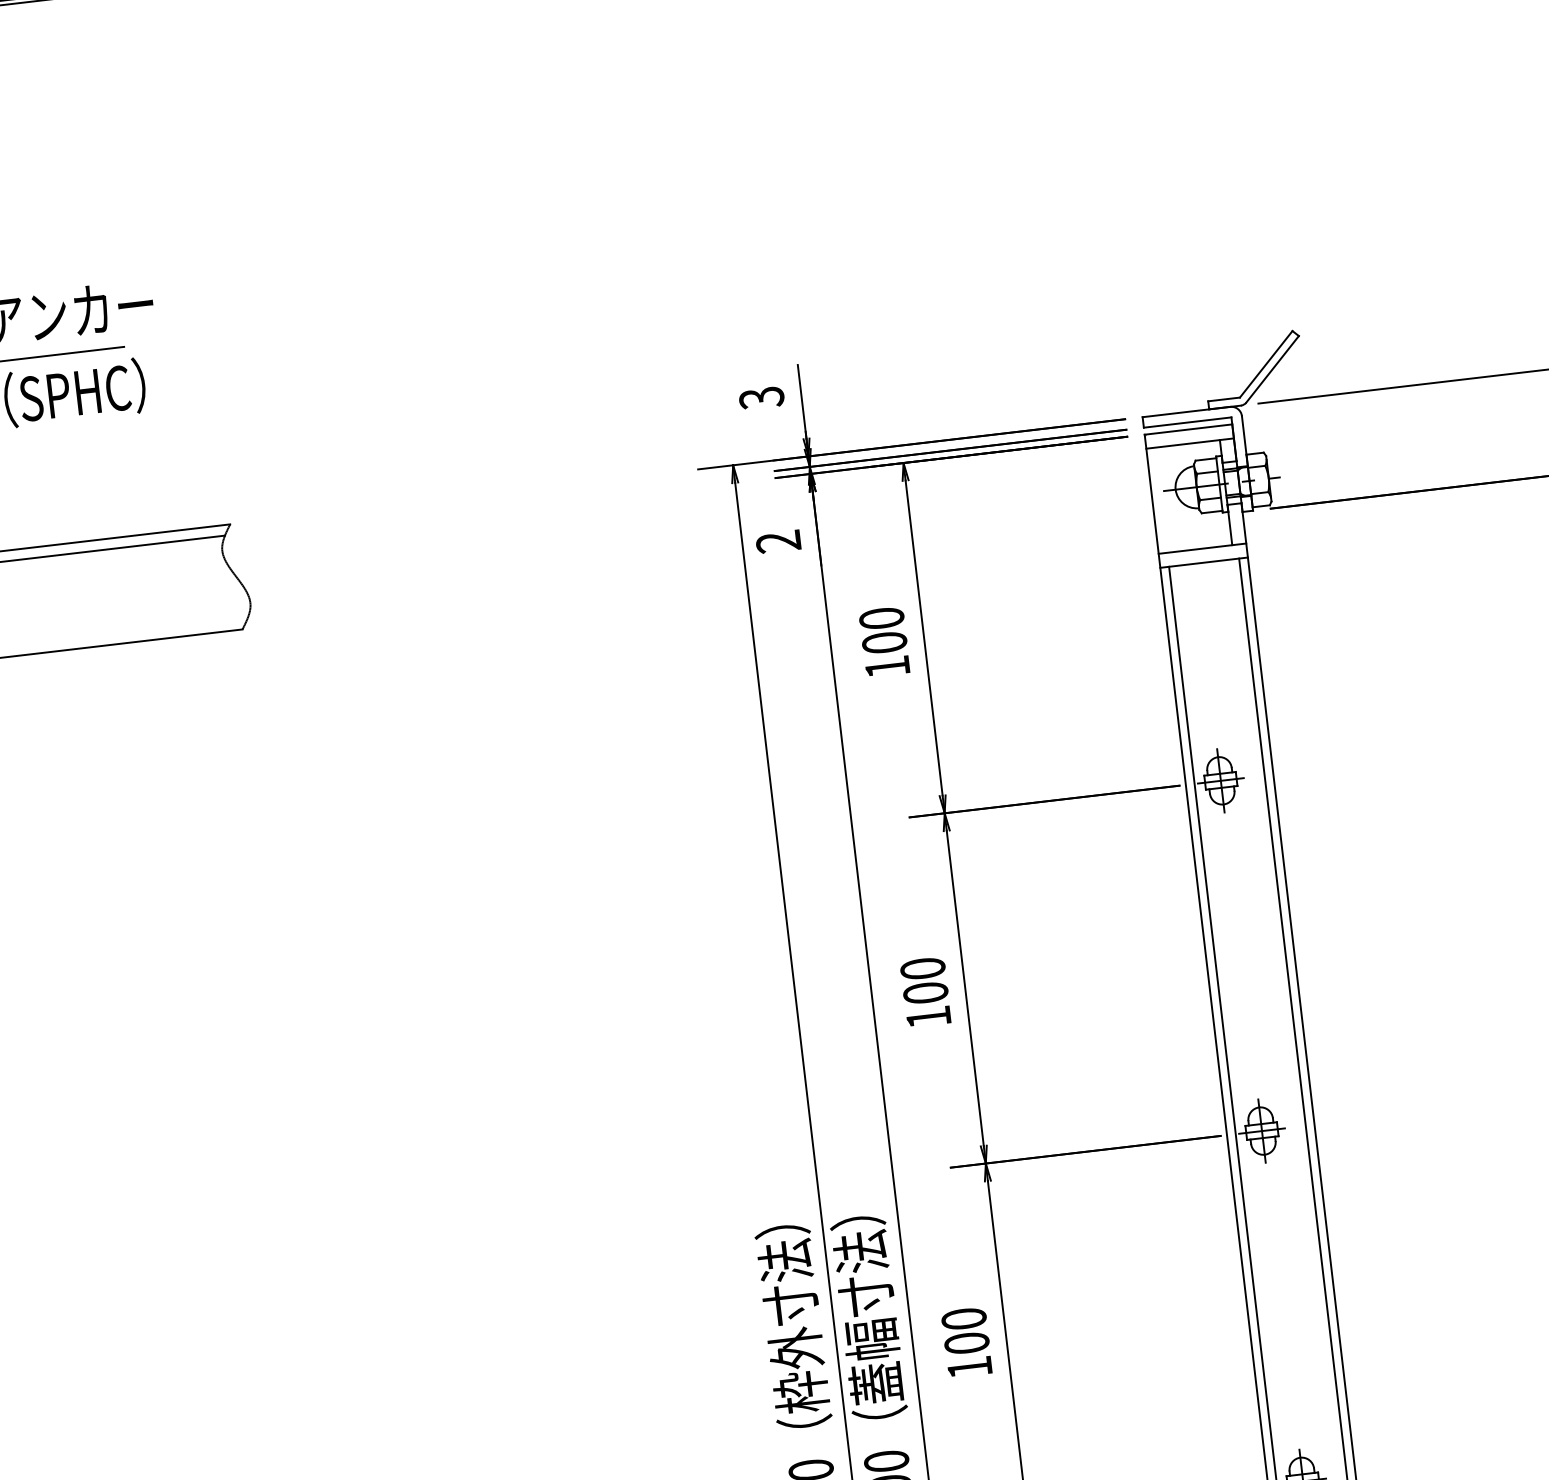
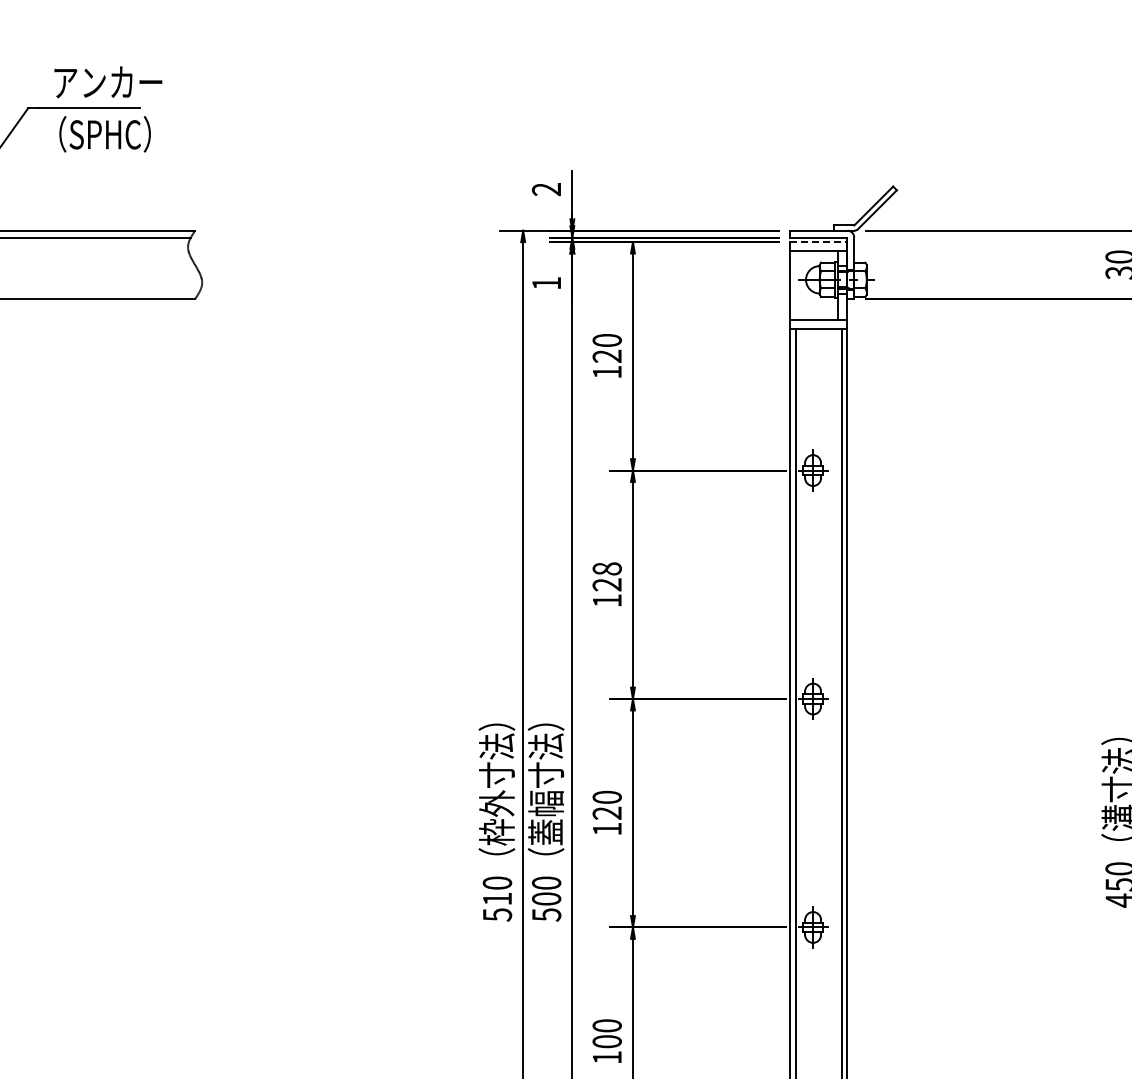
text: (761, 397) -> (546, 189), 3 -> 2
line: (1188, 430) -> (818, 242), solid -> dashed
text: (778, 540) -> (546, 282), 2 -> 1
text: (883, 641) -> (606, 355), 100 -> 120
text: (923, 980) -> (606, 576), 100 -> 128
text: (965, 1342) -> (606, 812), 100 -> 120

